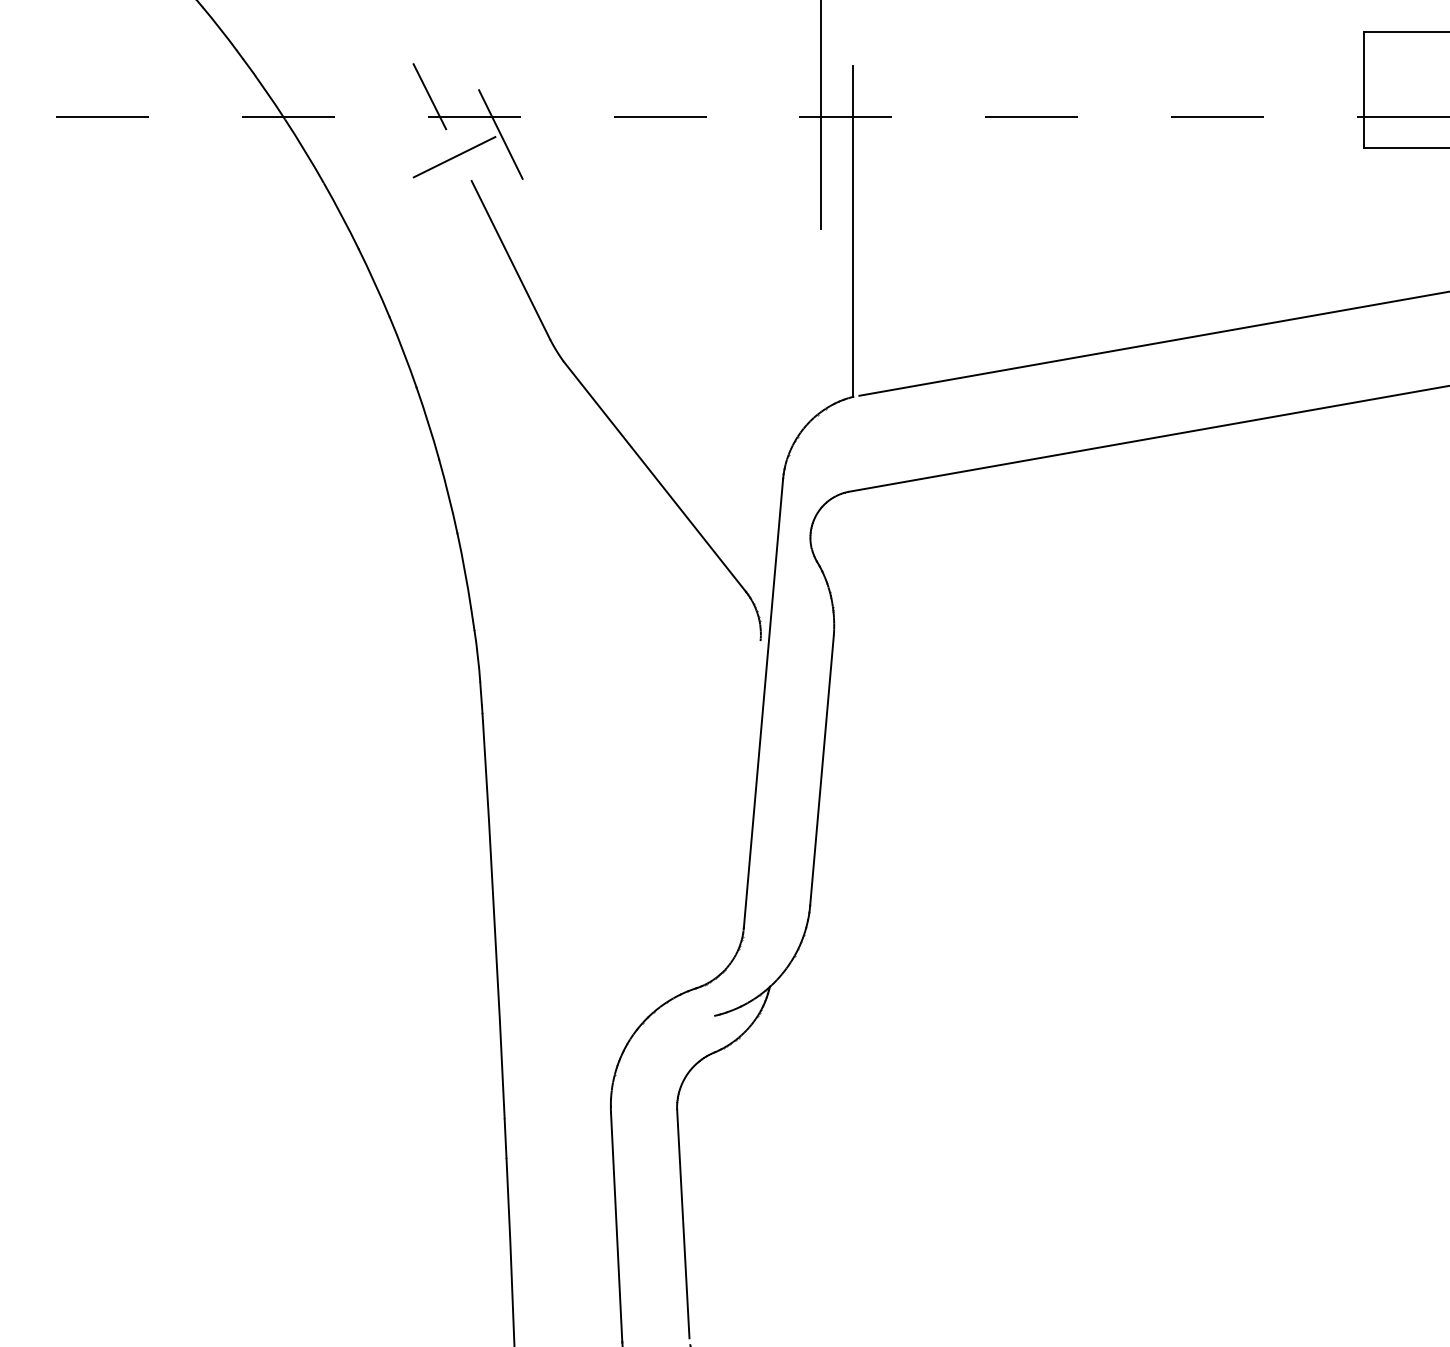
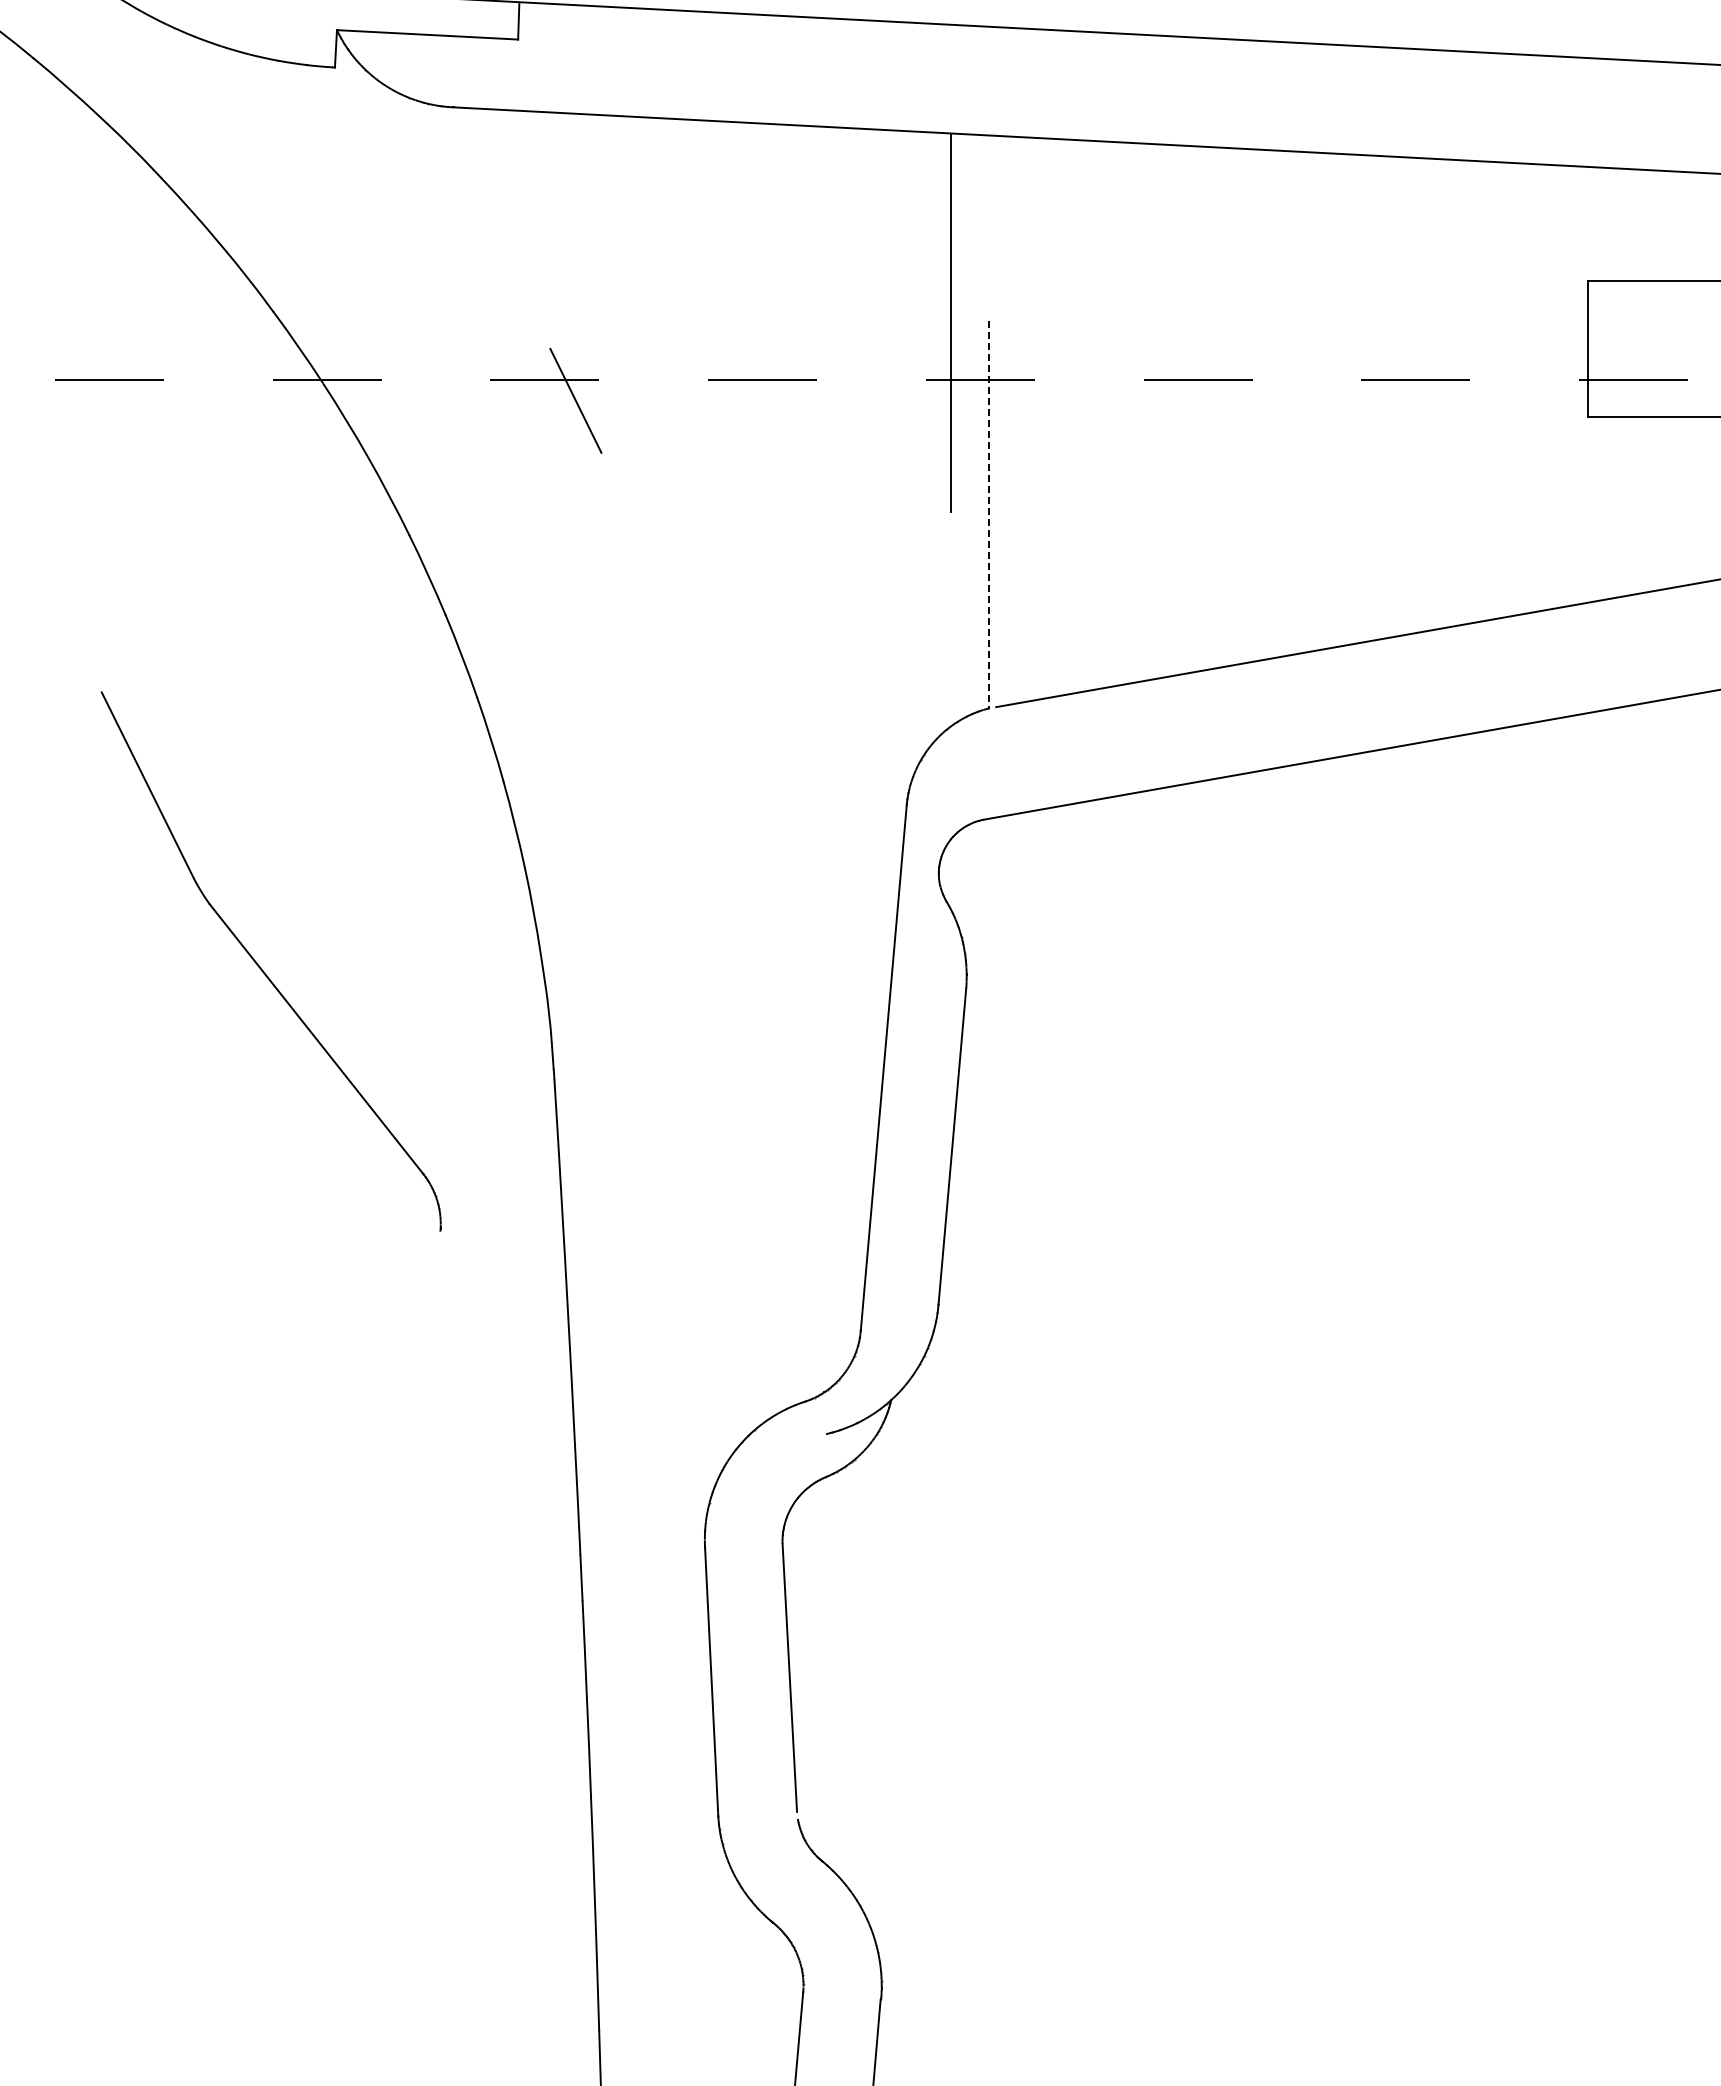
line: (429, 96) -> (492, 356), removed
line: (459, 154) -> (527, 424), removed
line: (853, 231) -> (989, 514), solid -> dashed
part: (607, 415) -> (261, 967), moved

